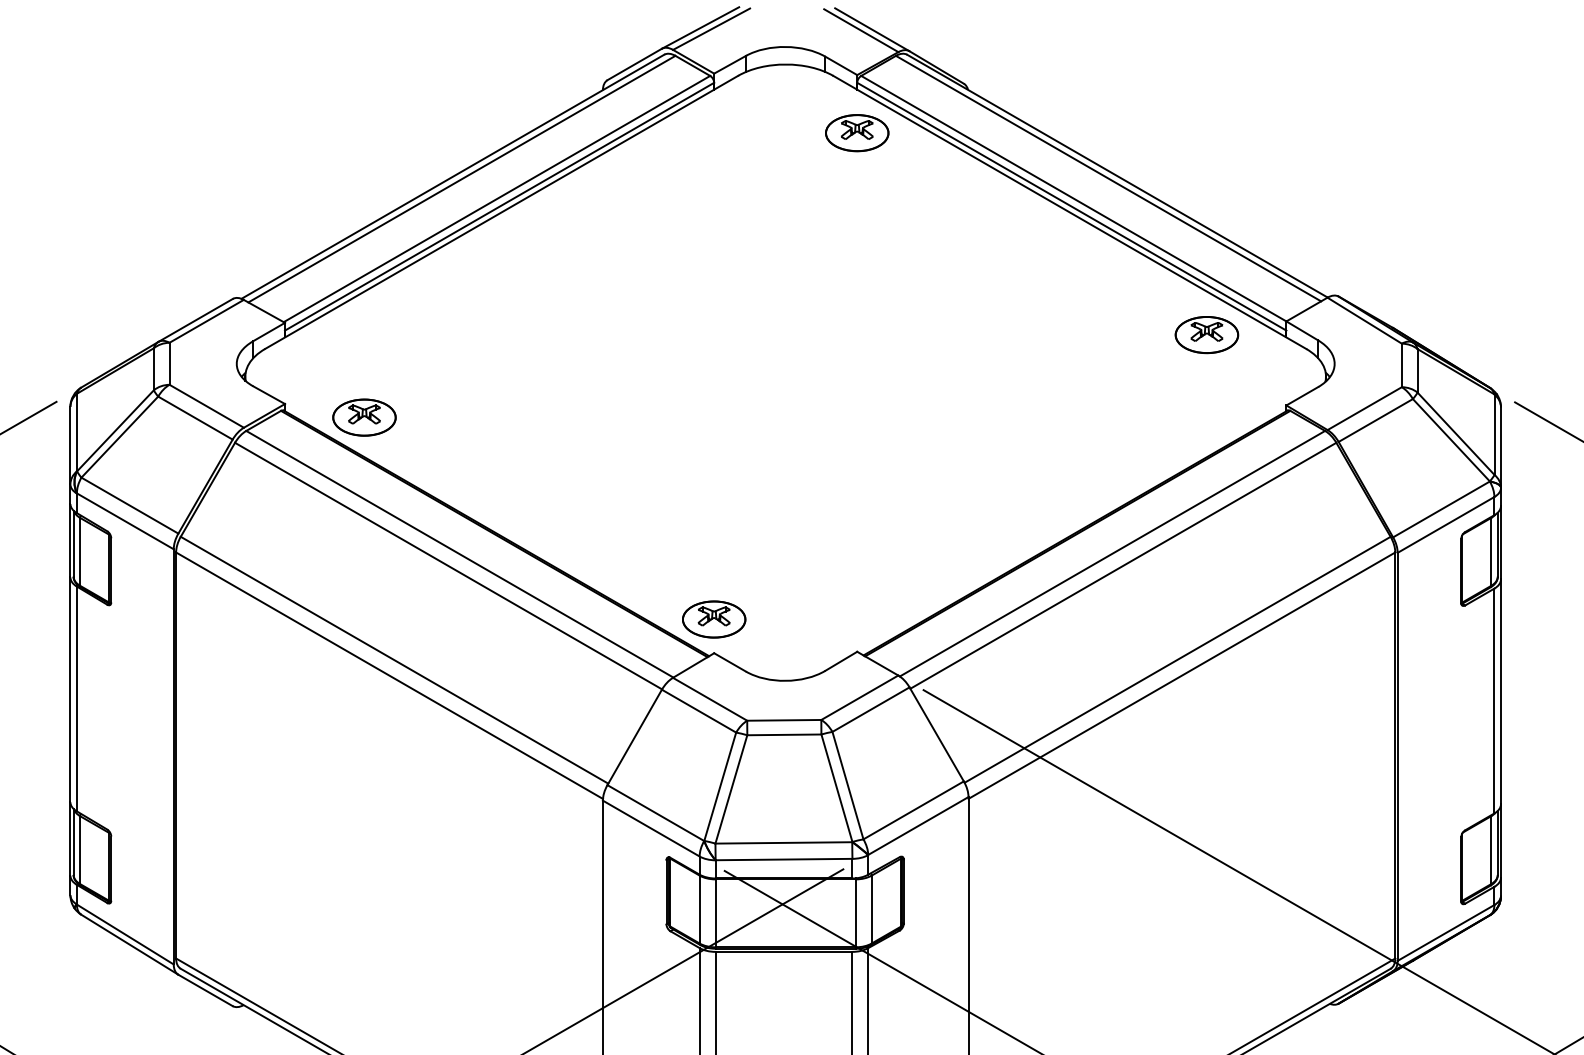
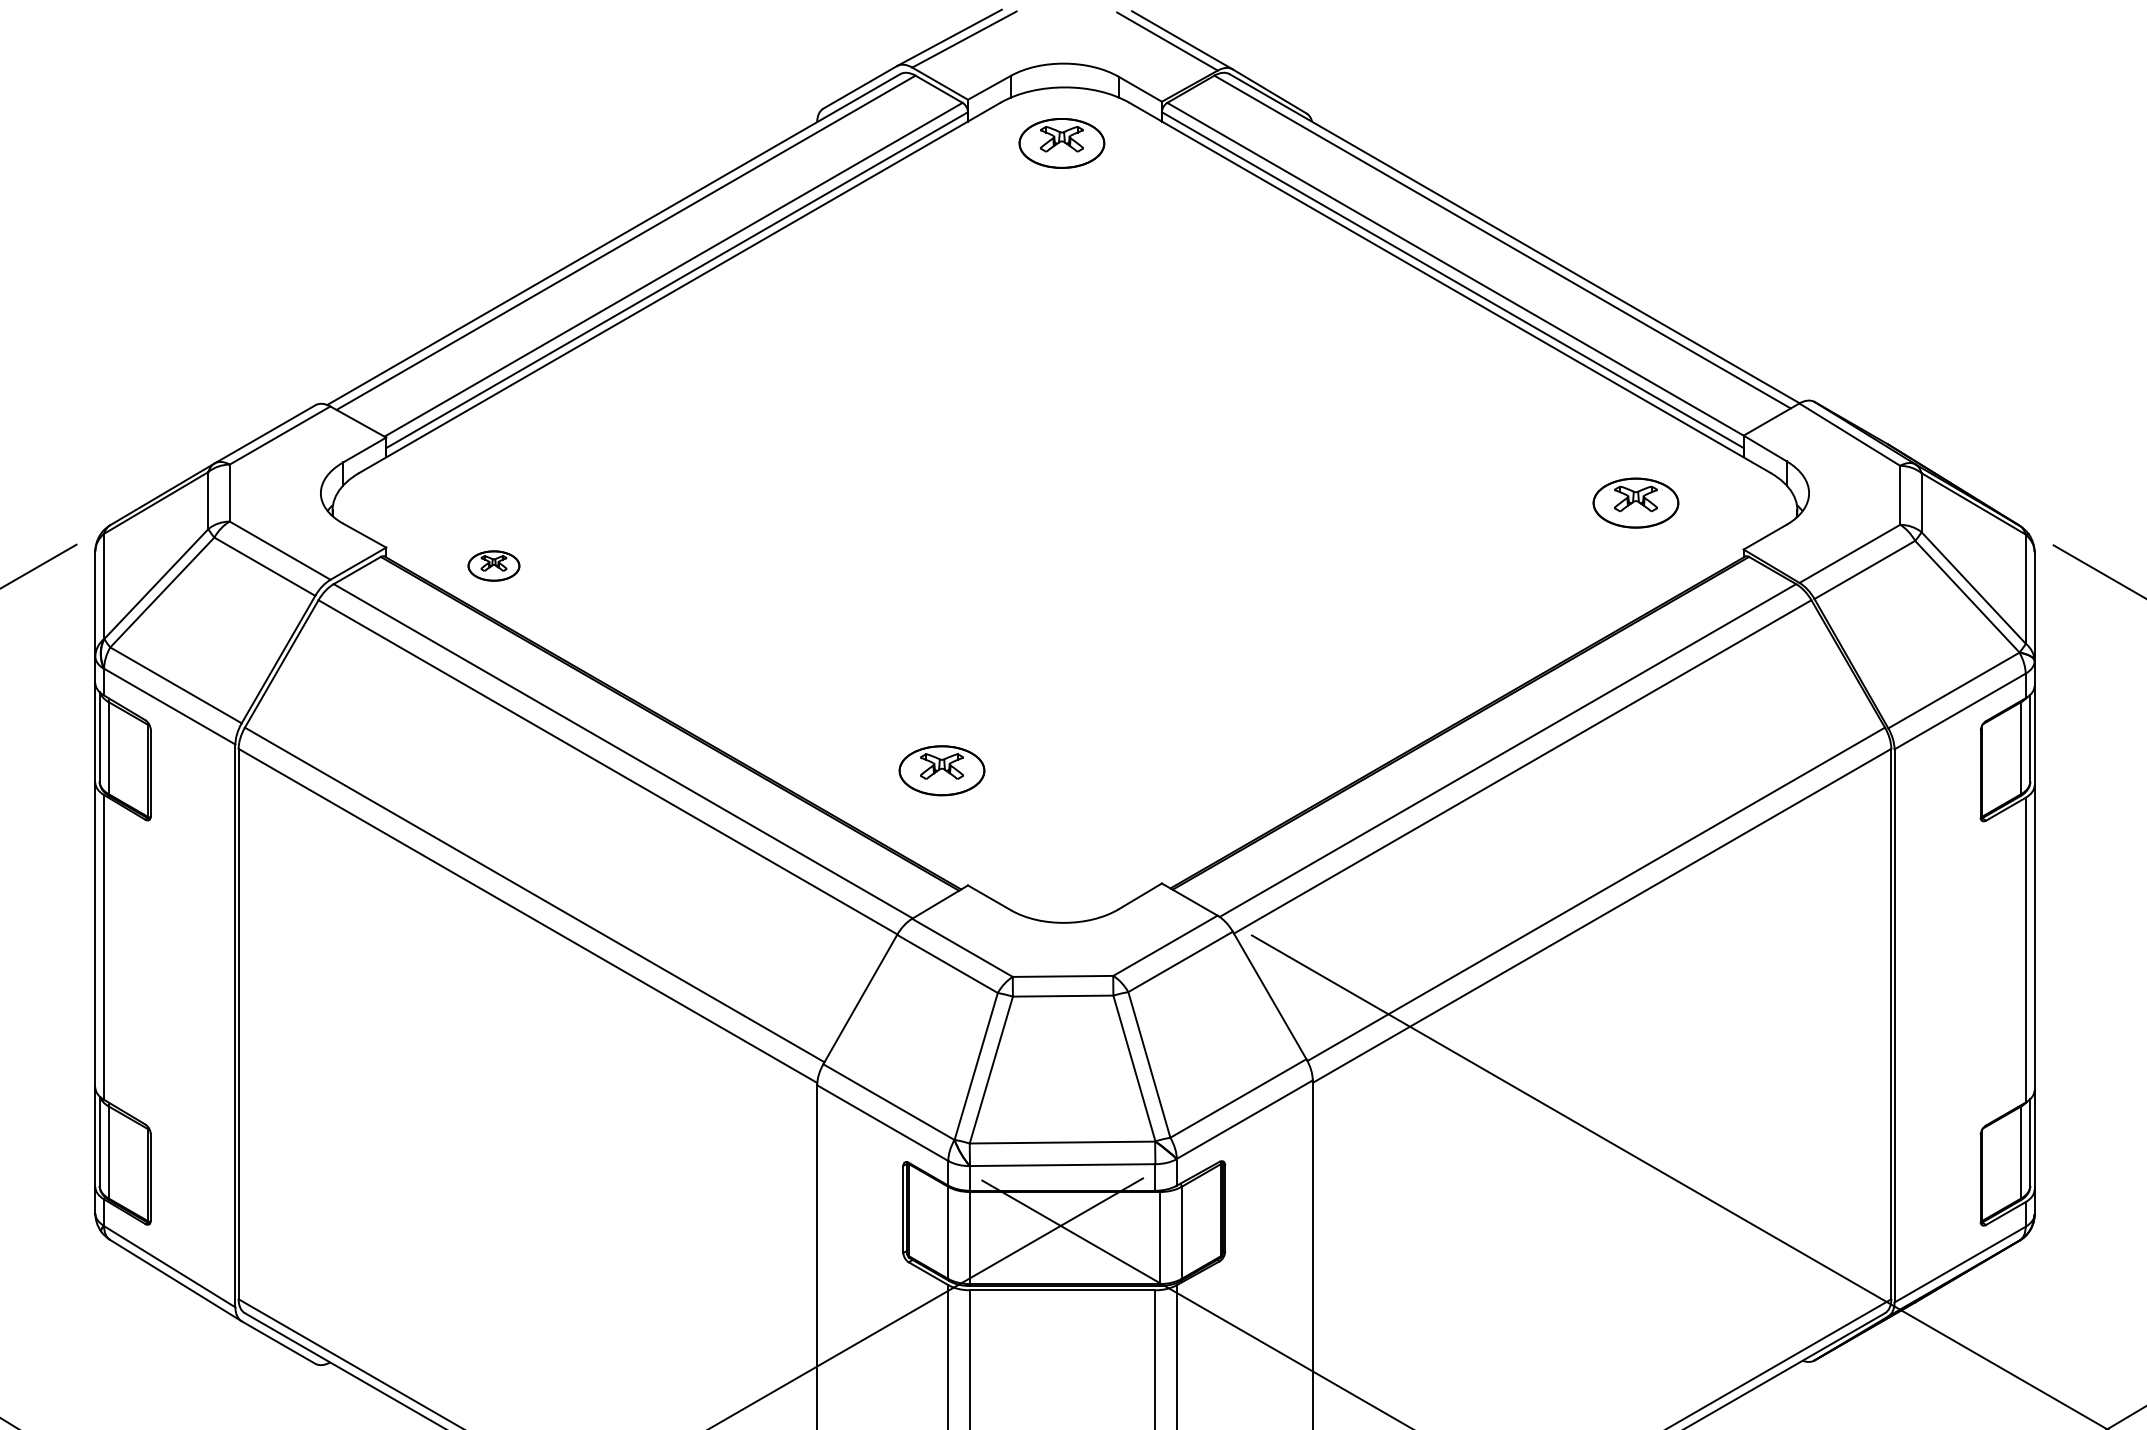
part: (856, 133) -> (1061, 143), moved
part: (1206, 334) -> (1635, 502), moved
part: (364, 417) -> (493, 565), size x0.6
part: (713, 619) -> (941, 770), moved

